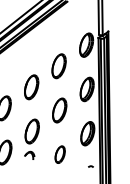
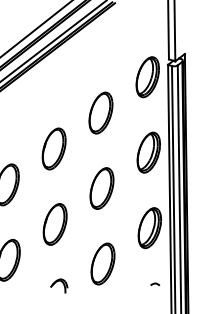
part: (29, 154) -> (59, 284), moved
part: (59, 154) -> (101, 263), size x1.43

